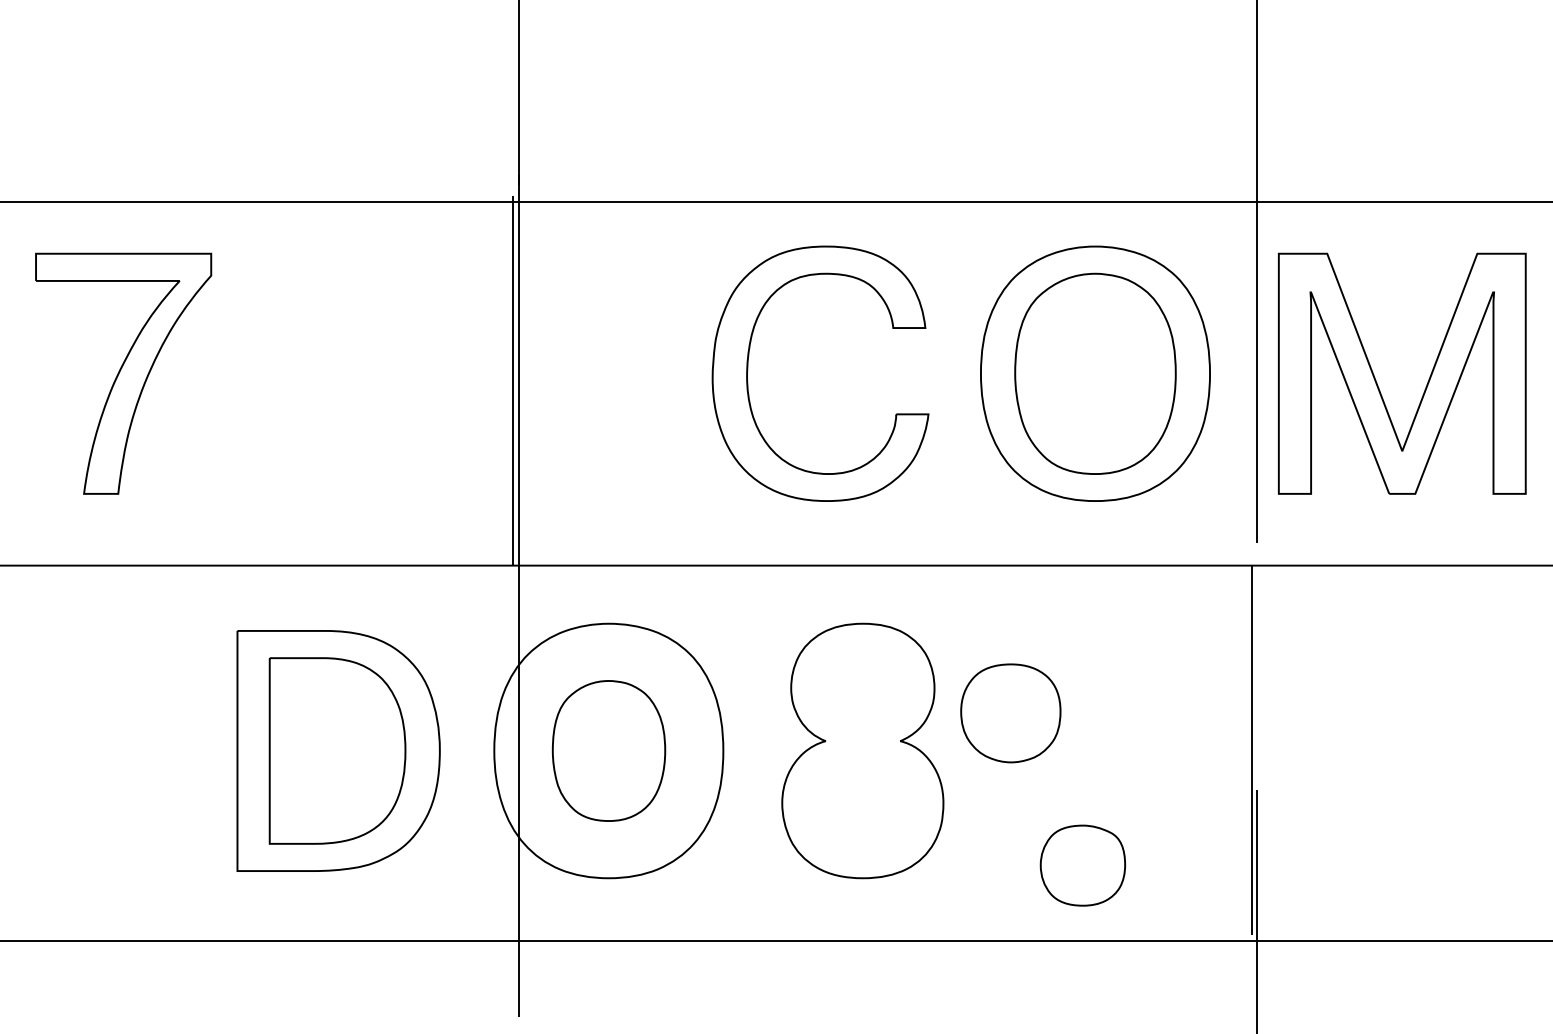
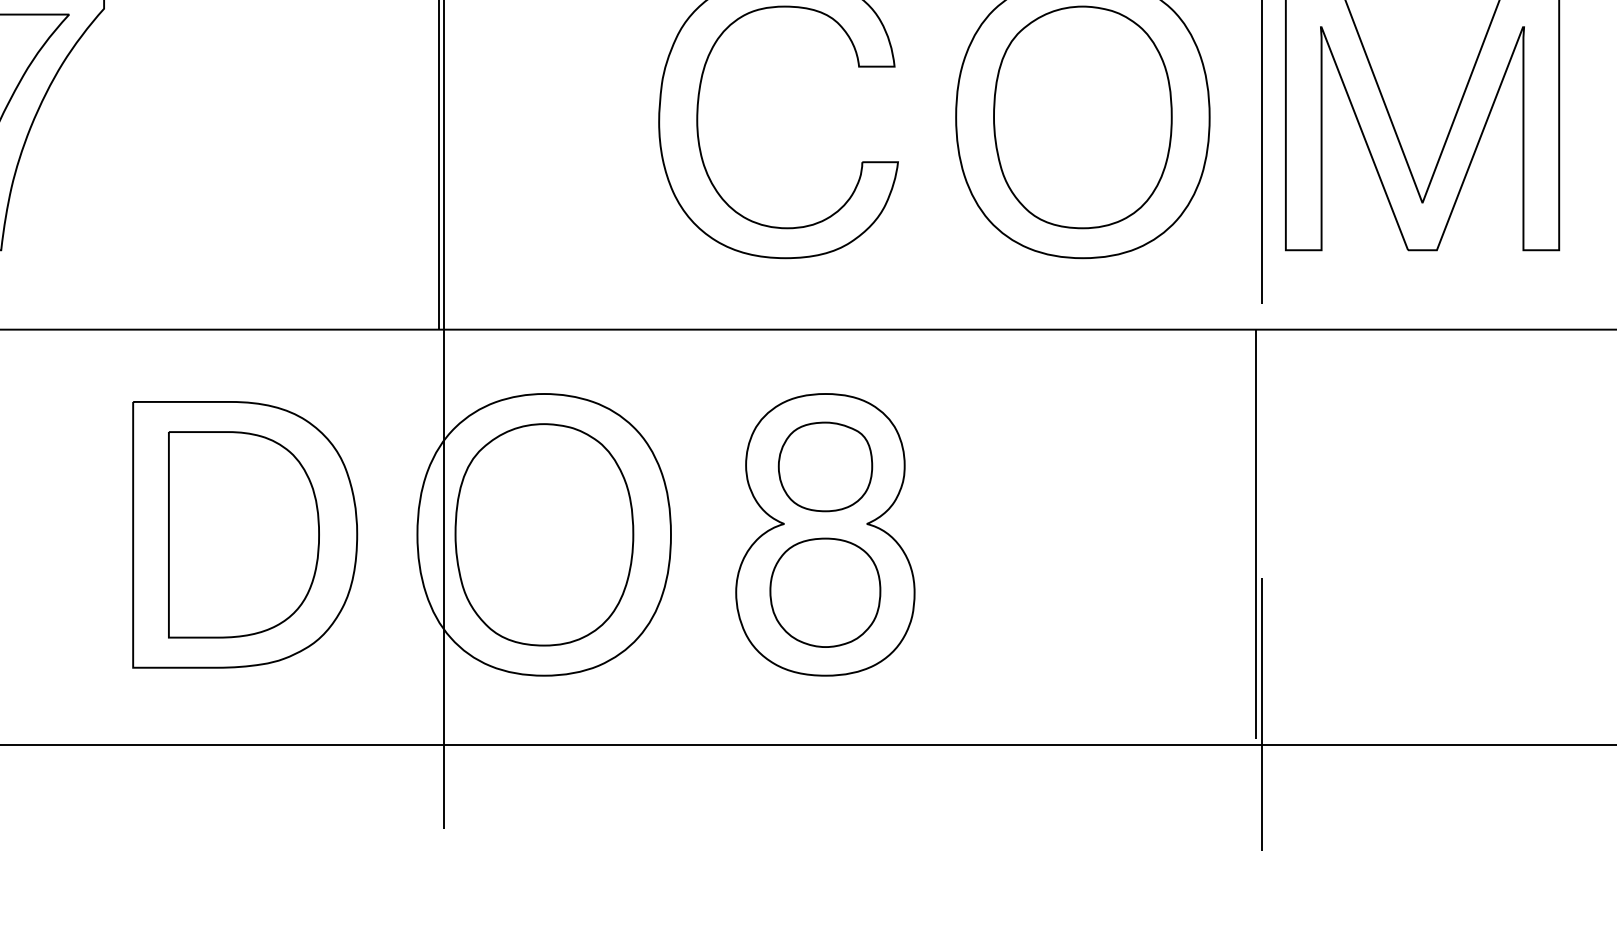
part: (1010, 713) -> (825, 592), moved
part: (608, 750) -> (543, 534), size x1.43
part: (1082, 865) -> (825, 466), moved

